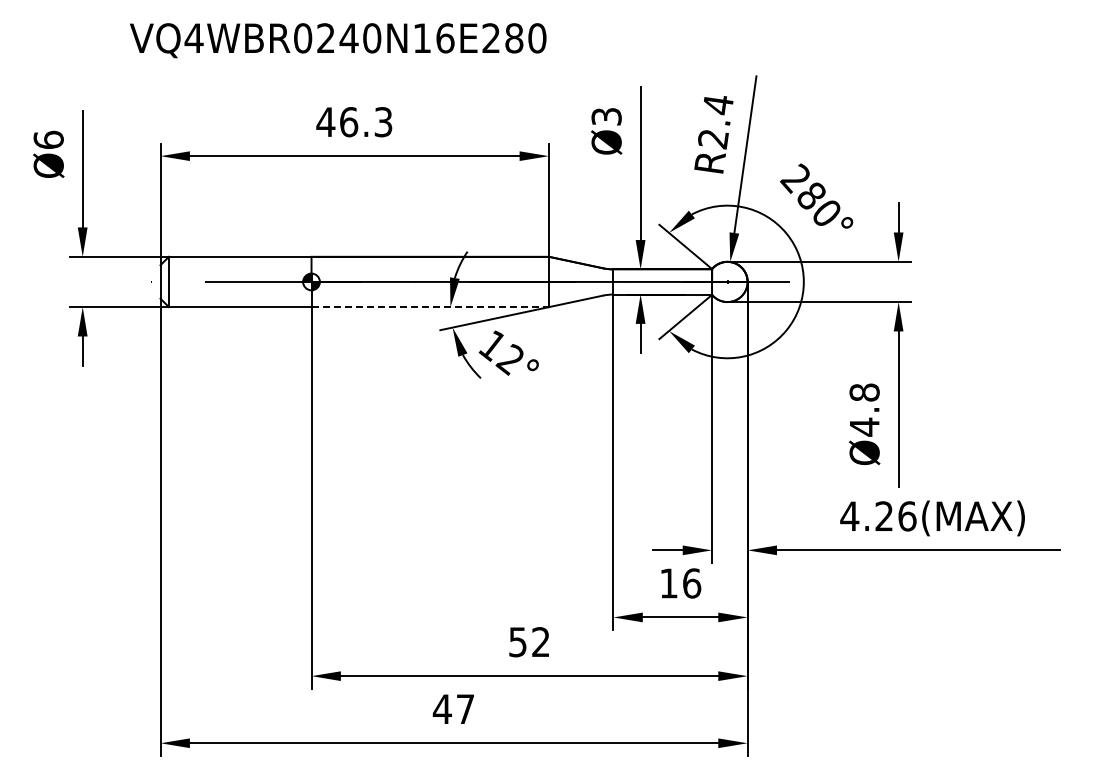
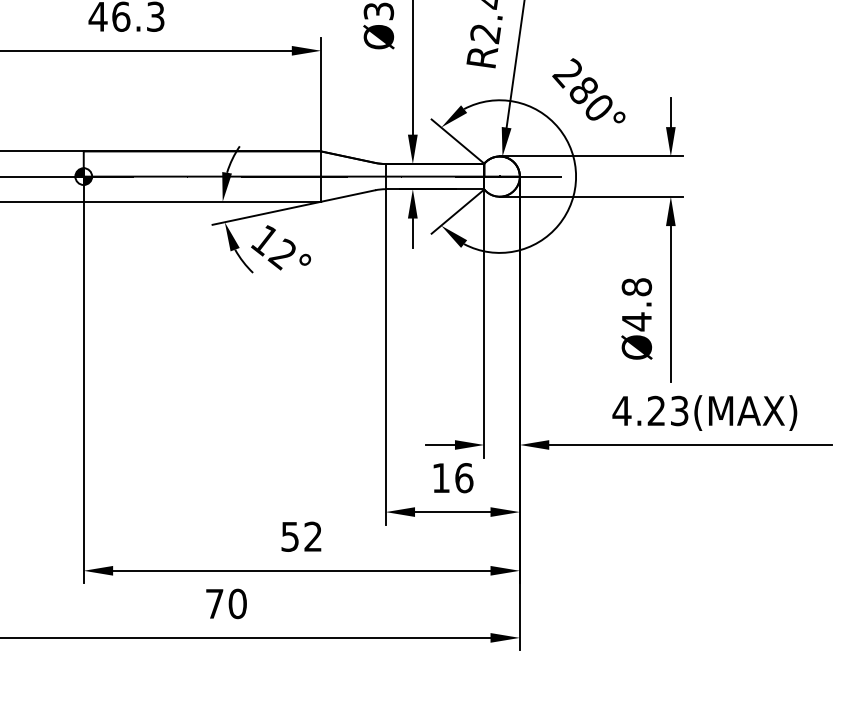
line: (430, 307) -> (202, 202), dashed -> solid
text: (907, 516) -> (679, 411), 4.26(MAX) -> 4.23(MAX)
text: (453, 709) -> (225, 604), 47 -> 70

